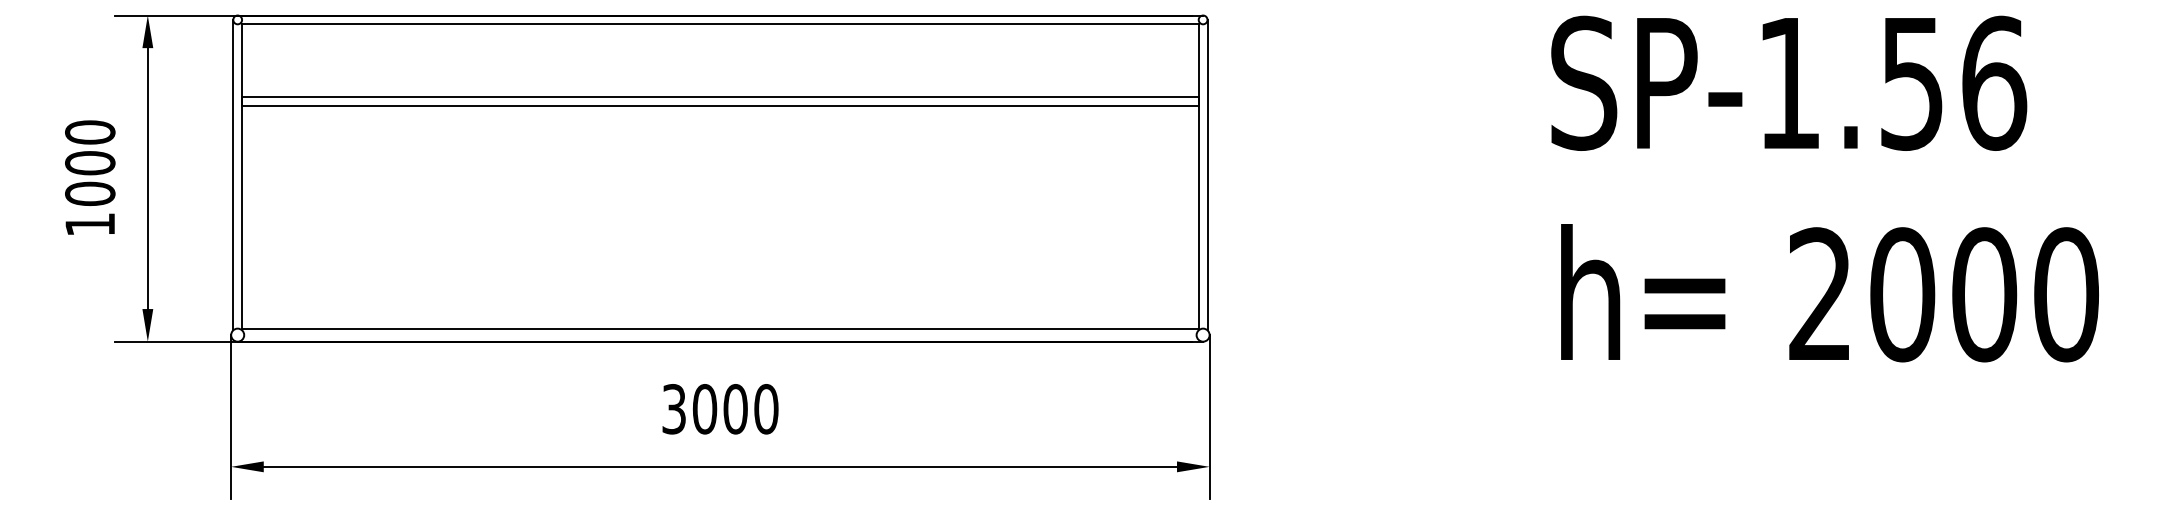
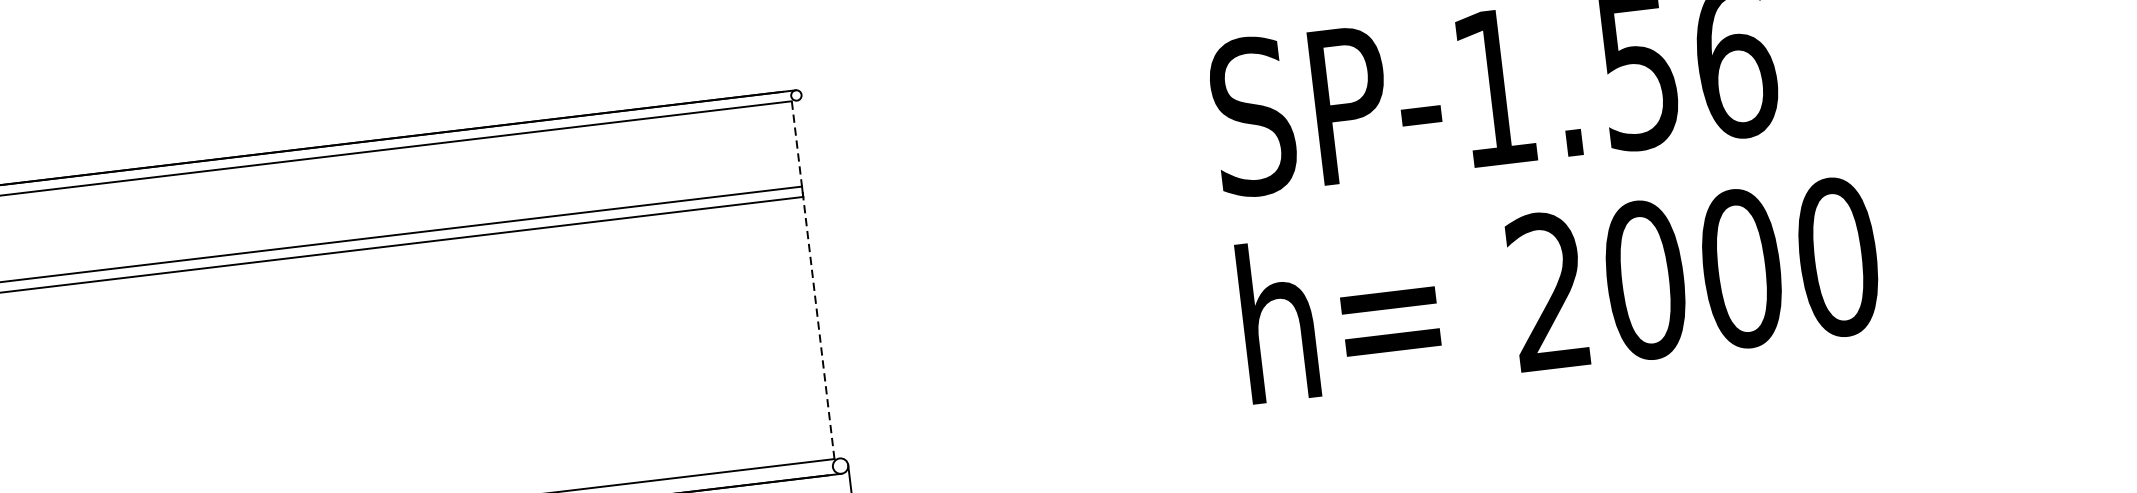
line: (1207, 174) -> (823, 276), removed
line: (1198, 175) -> (812, 279), solid -> dashed
text: (1829, 293) -> (1559, 289), moved

